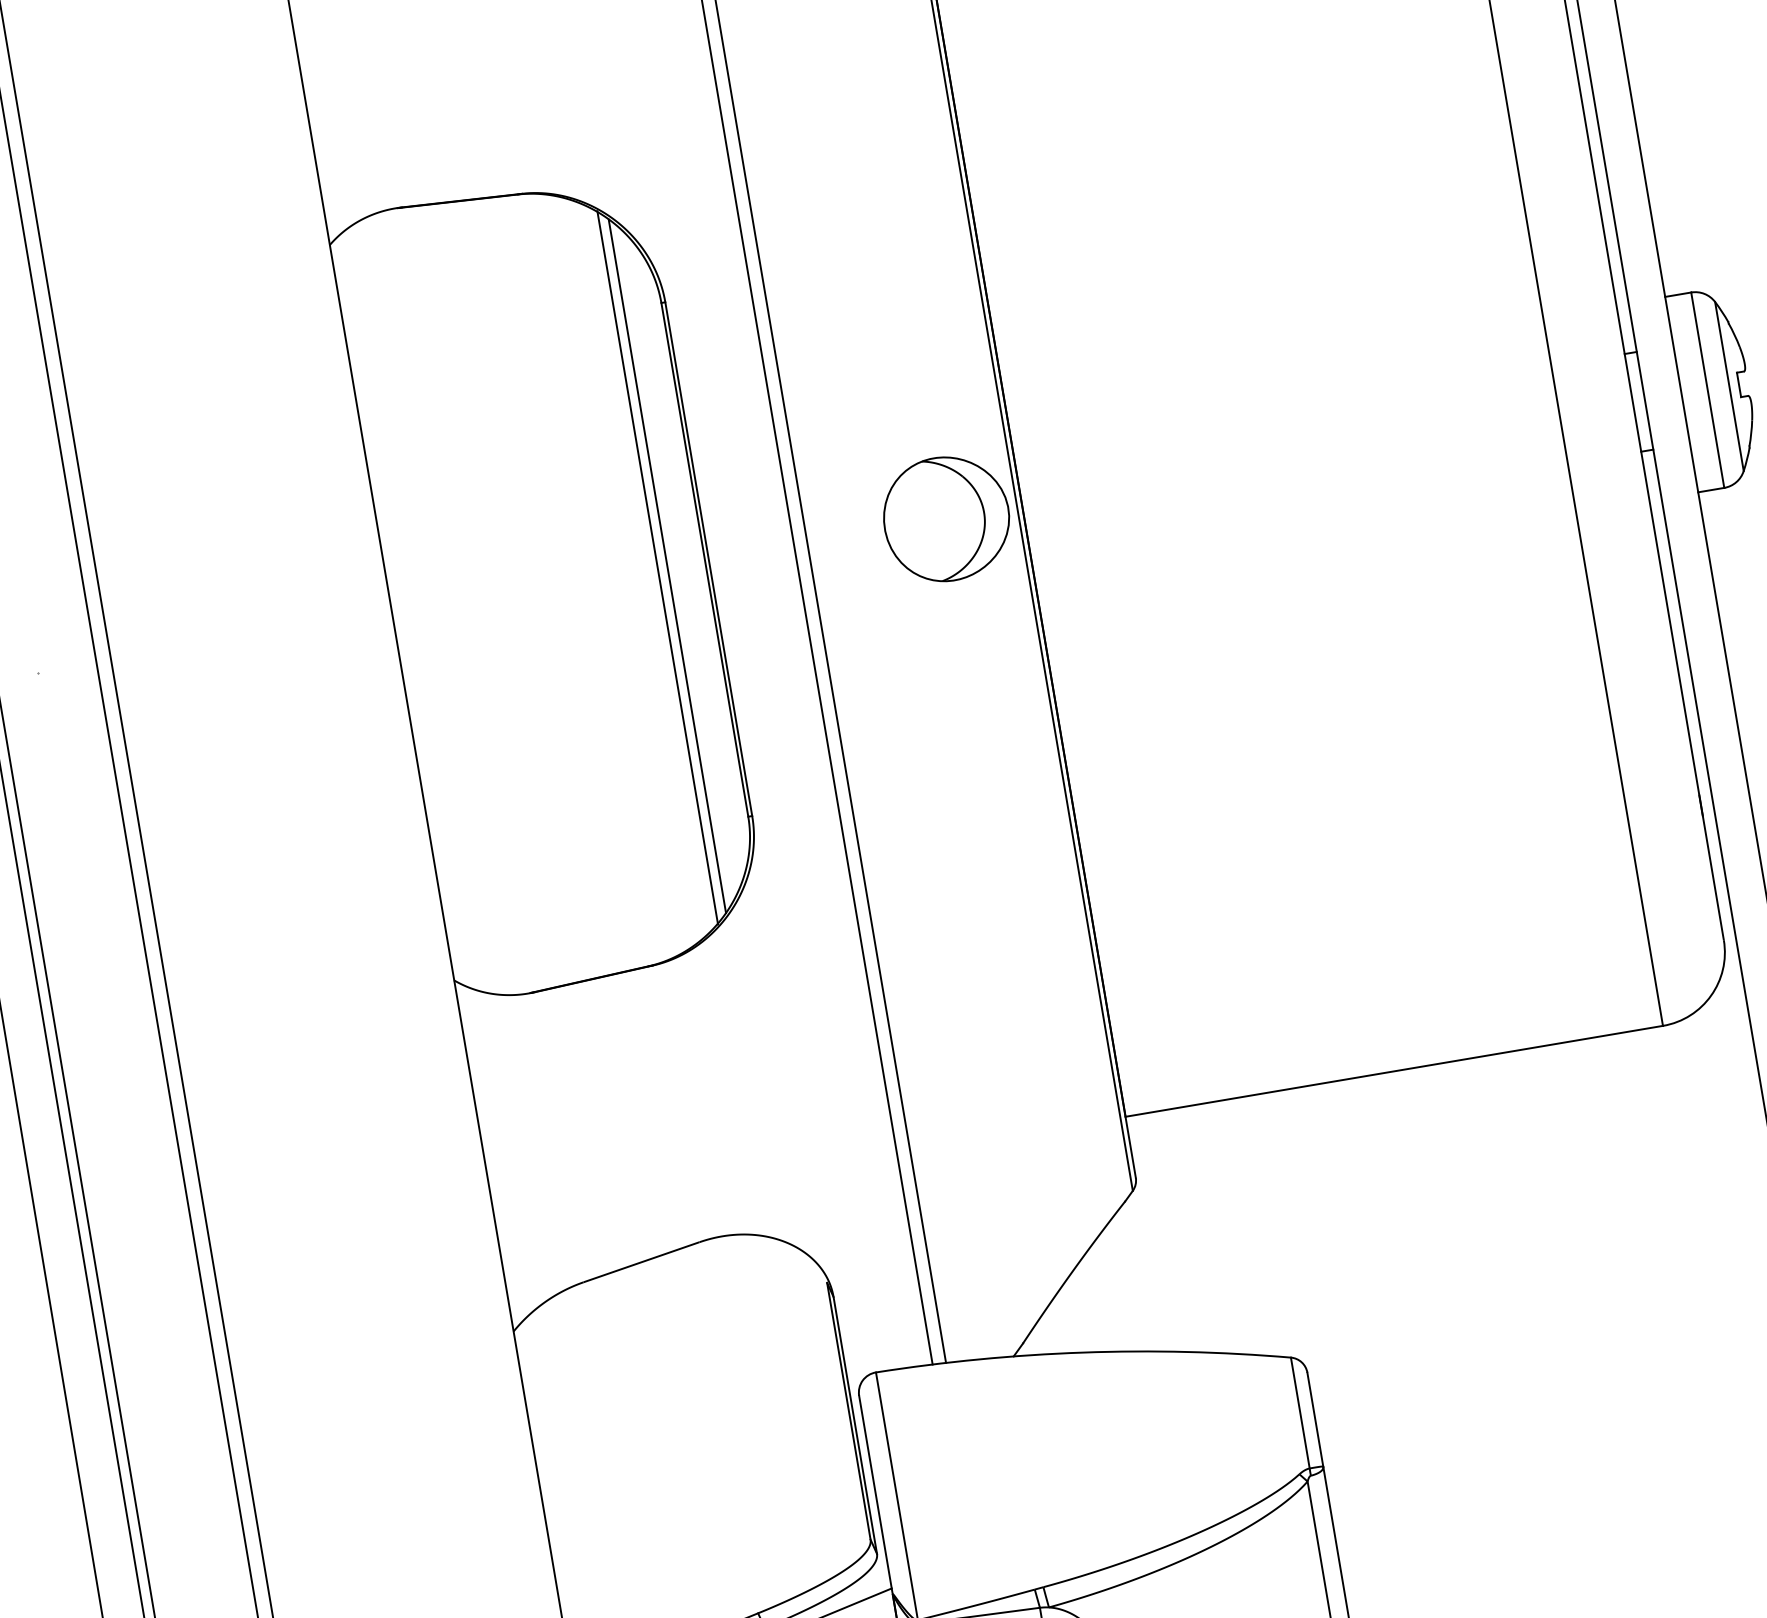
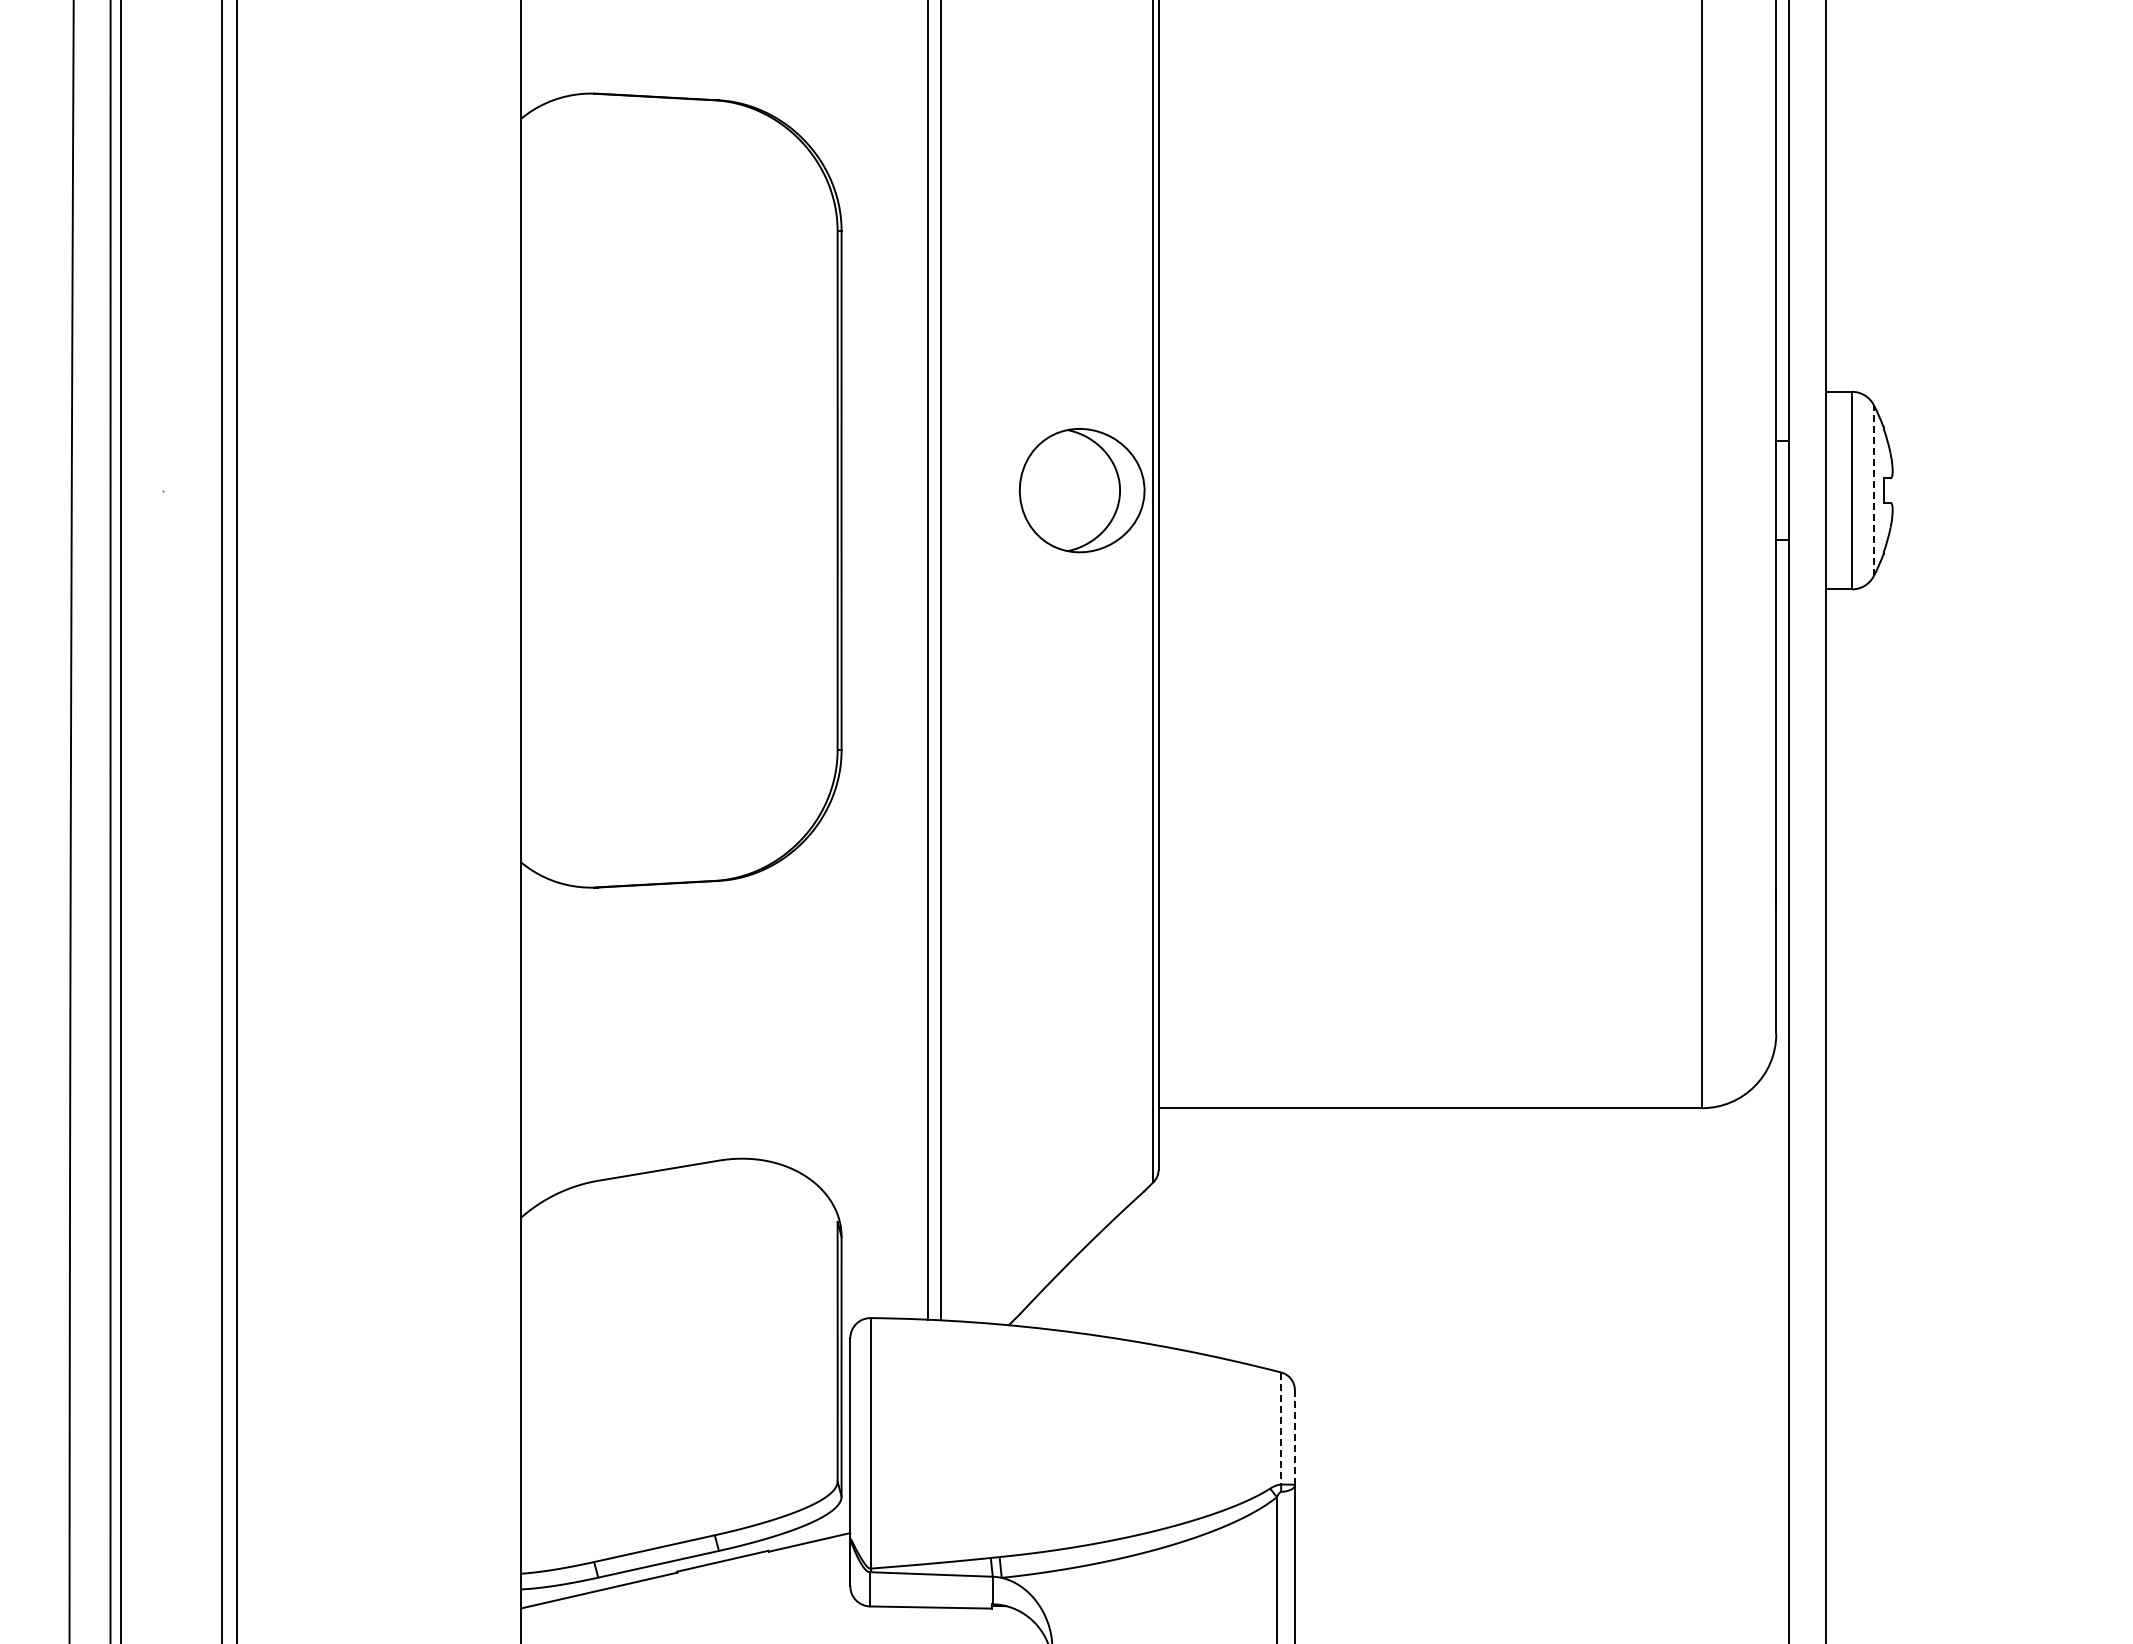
line: (1729, 386) -> (1873, 490), solid -> dashed
line: (667, 566) -> (799, 490), removed
line: (657, 567) -> (789, 490), removed
line: (1300, 1413) -> (1281, 1429), solid -> dashed
line: (1314, 1419) -> (1294, 1437), solid -> dashed

